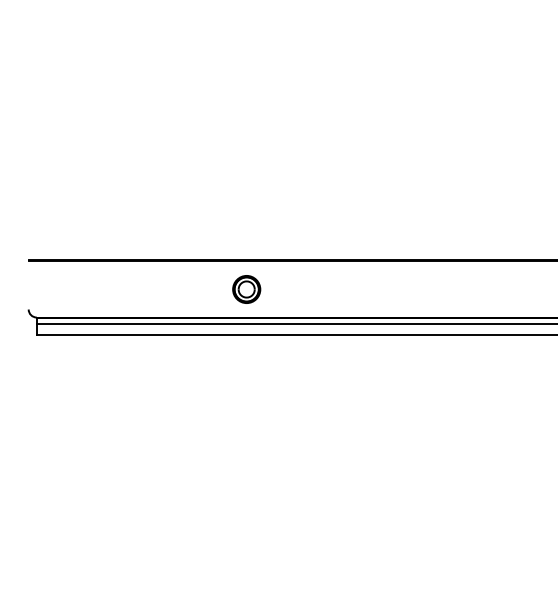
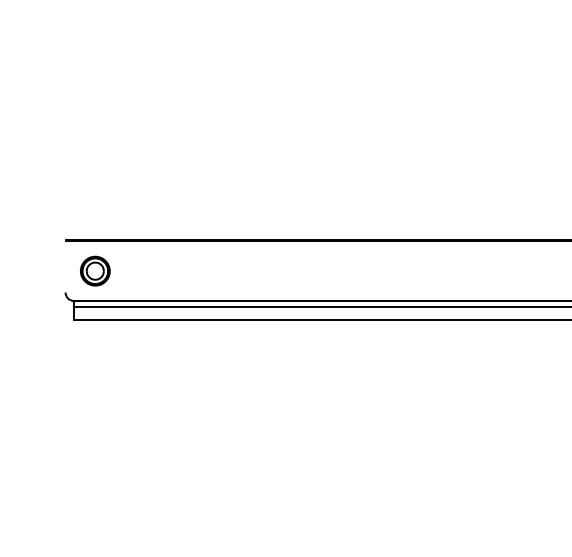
part: (246, 289) -> (95, 271), moved

